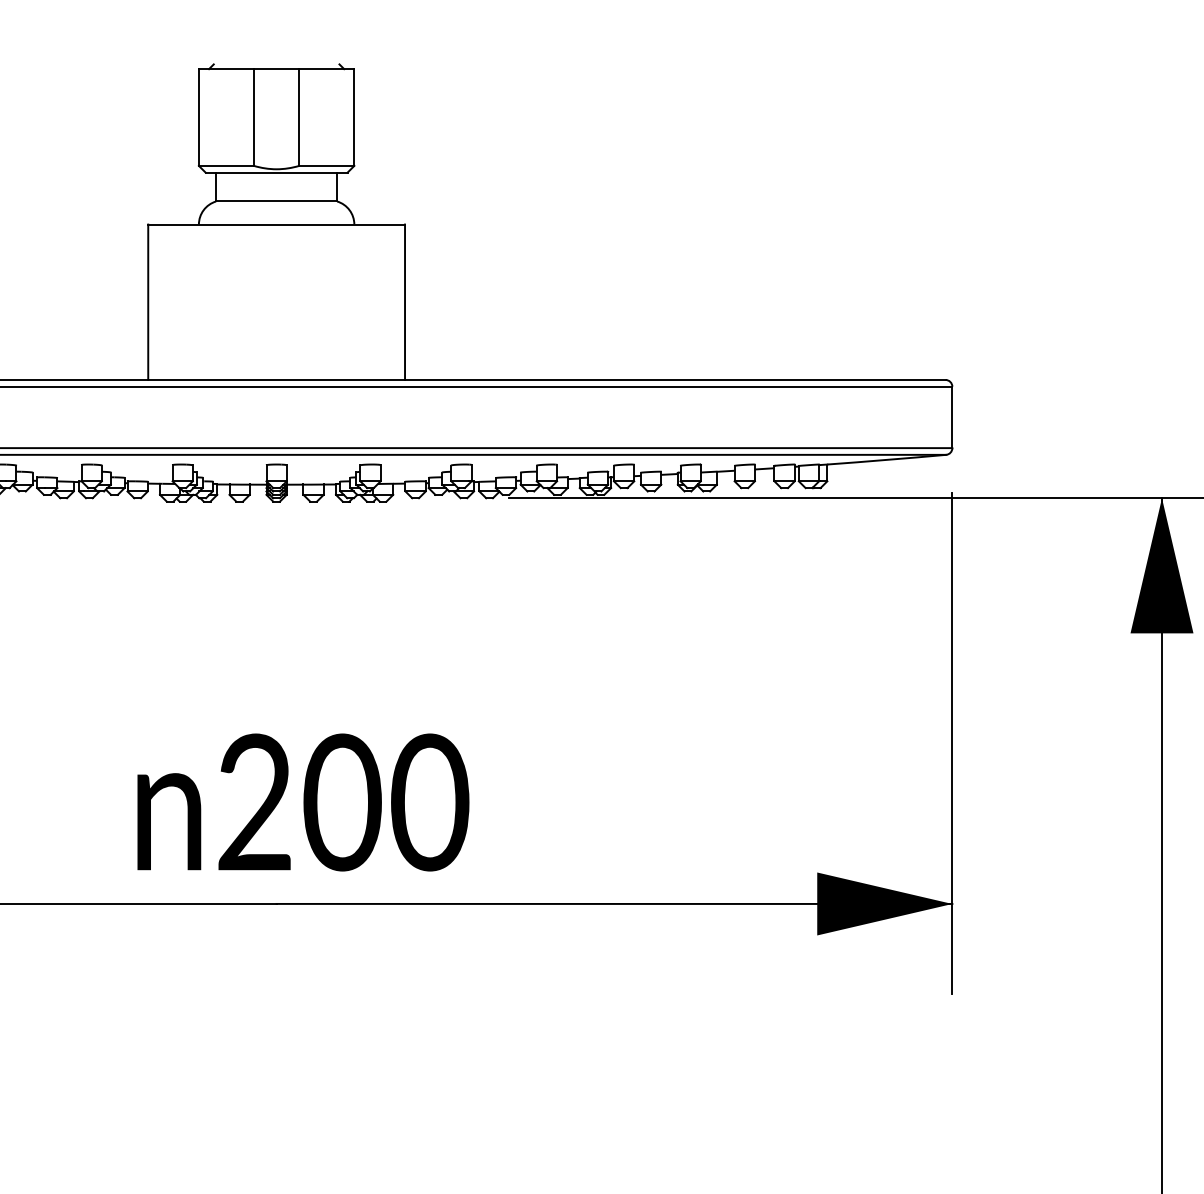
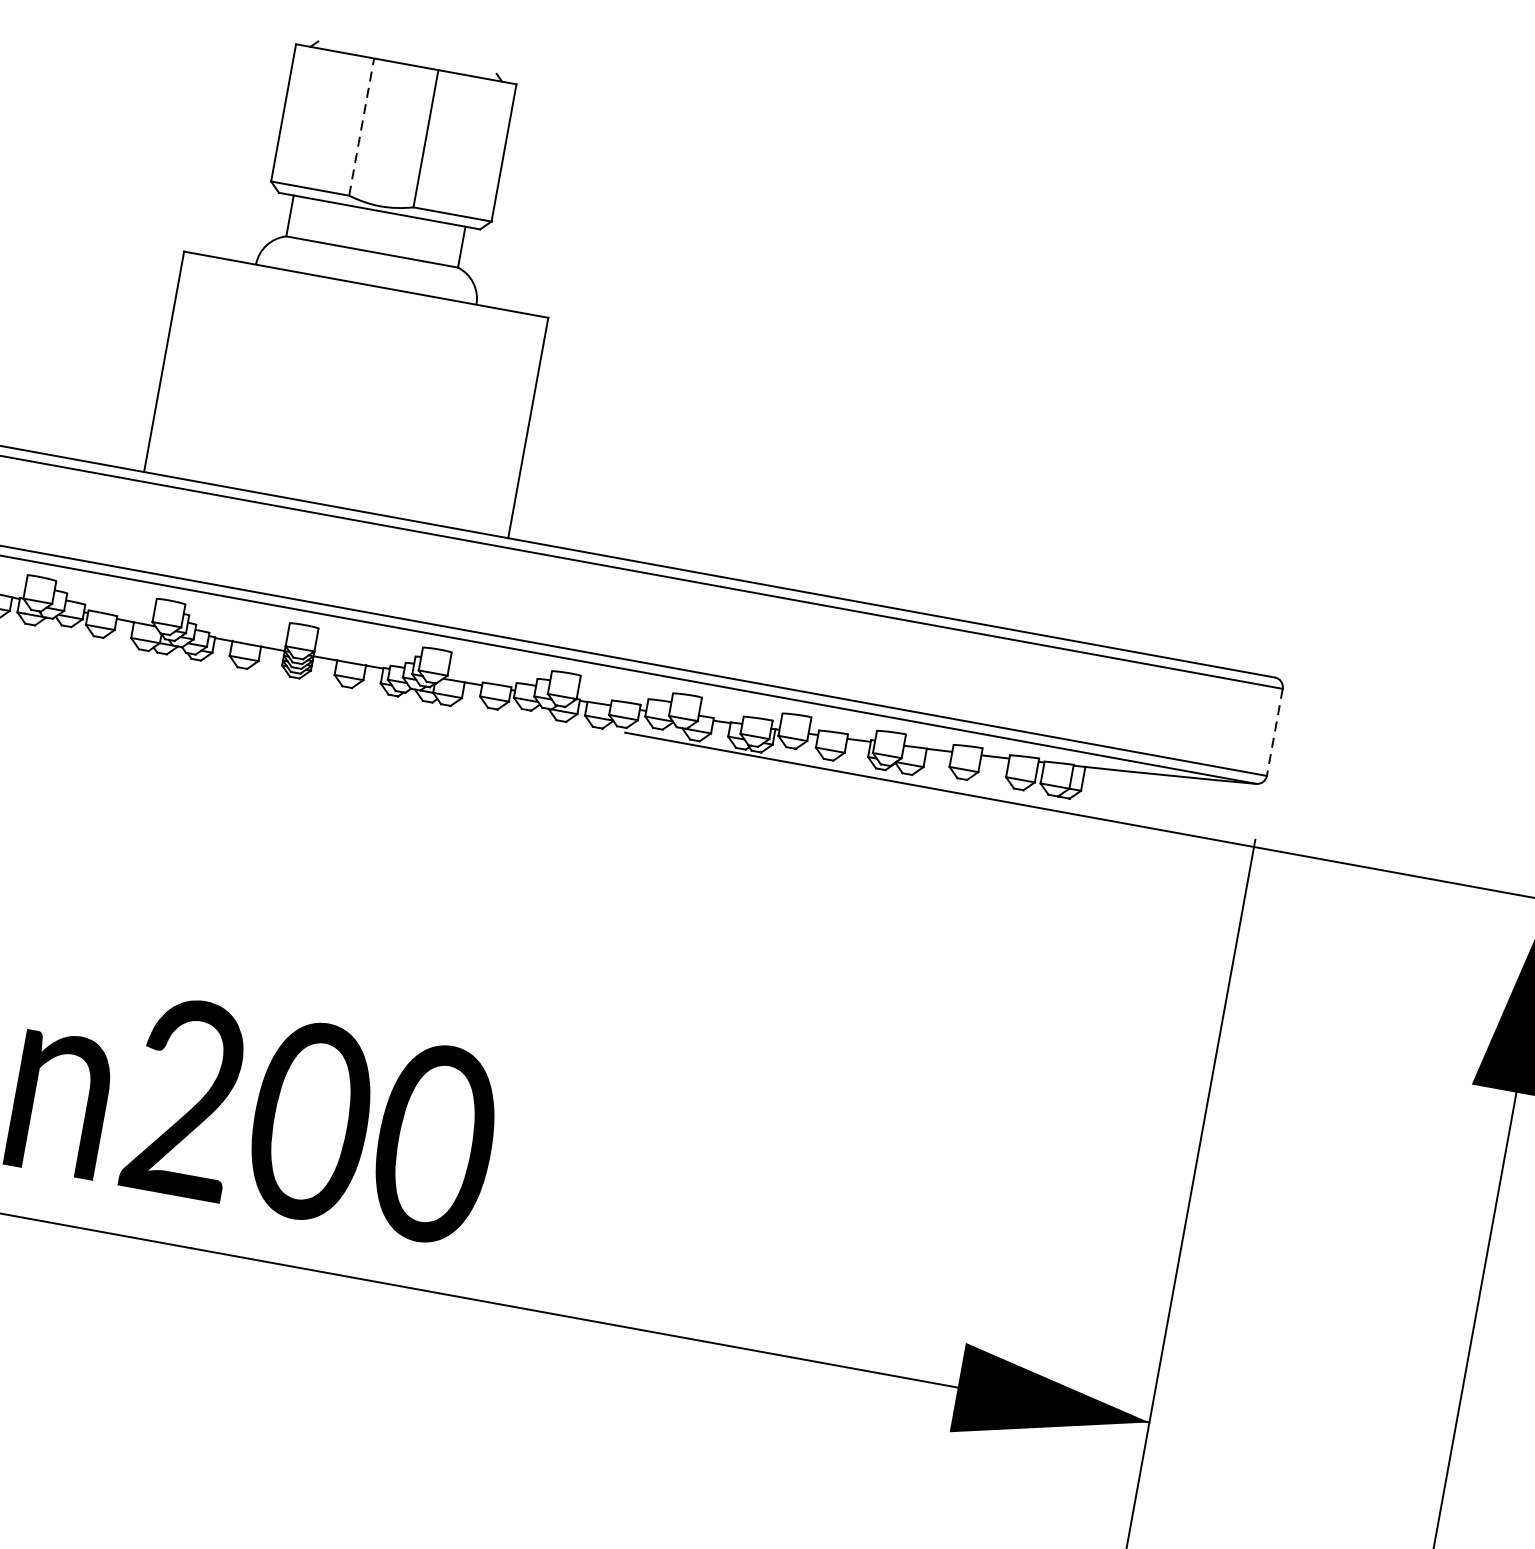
line: (253, 117) -> (361, 126), solid -> dashed
line: (952, 417) -> (1275, 732), solid -> dashed

